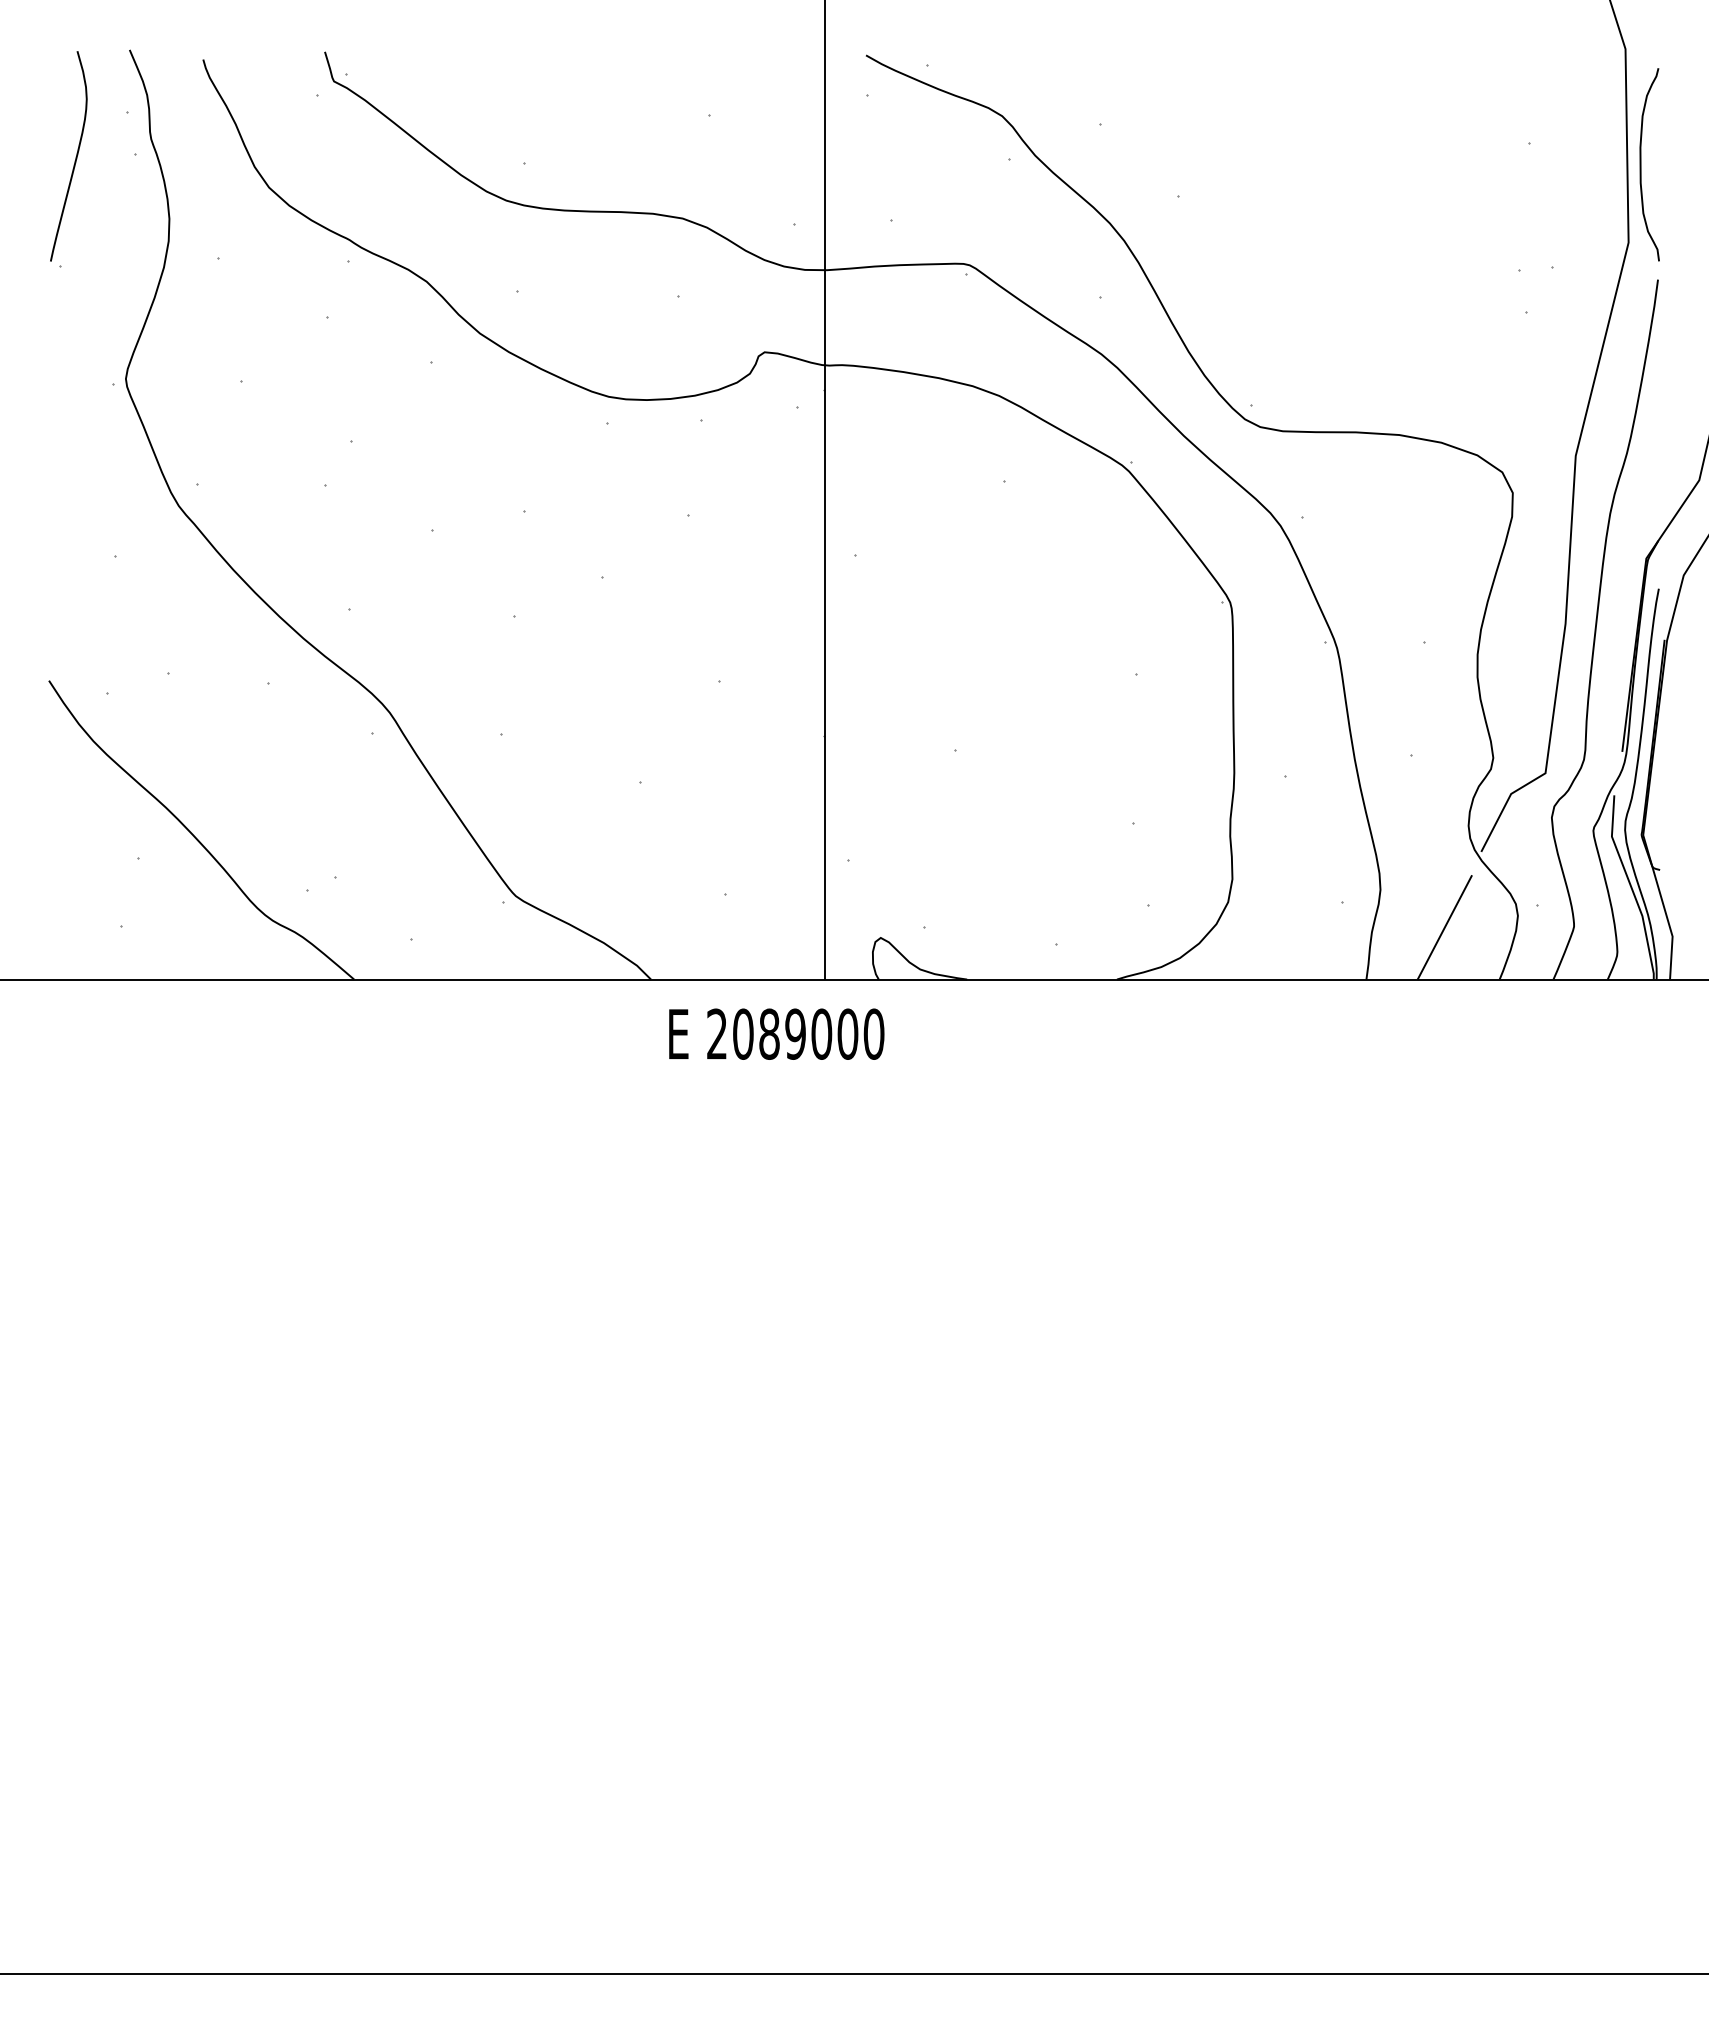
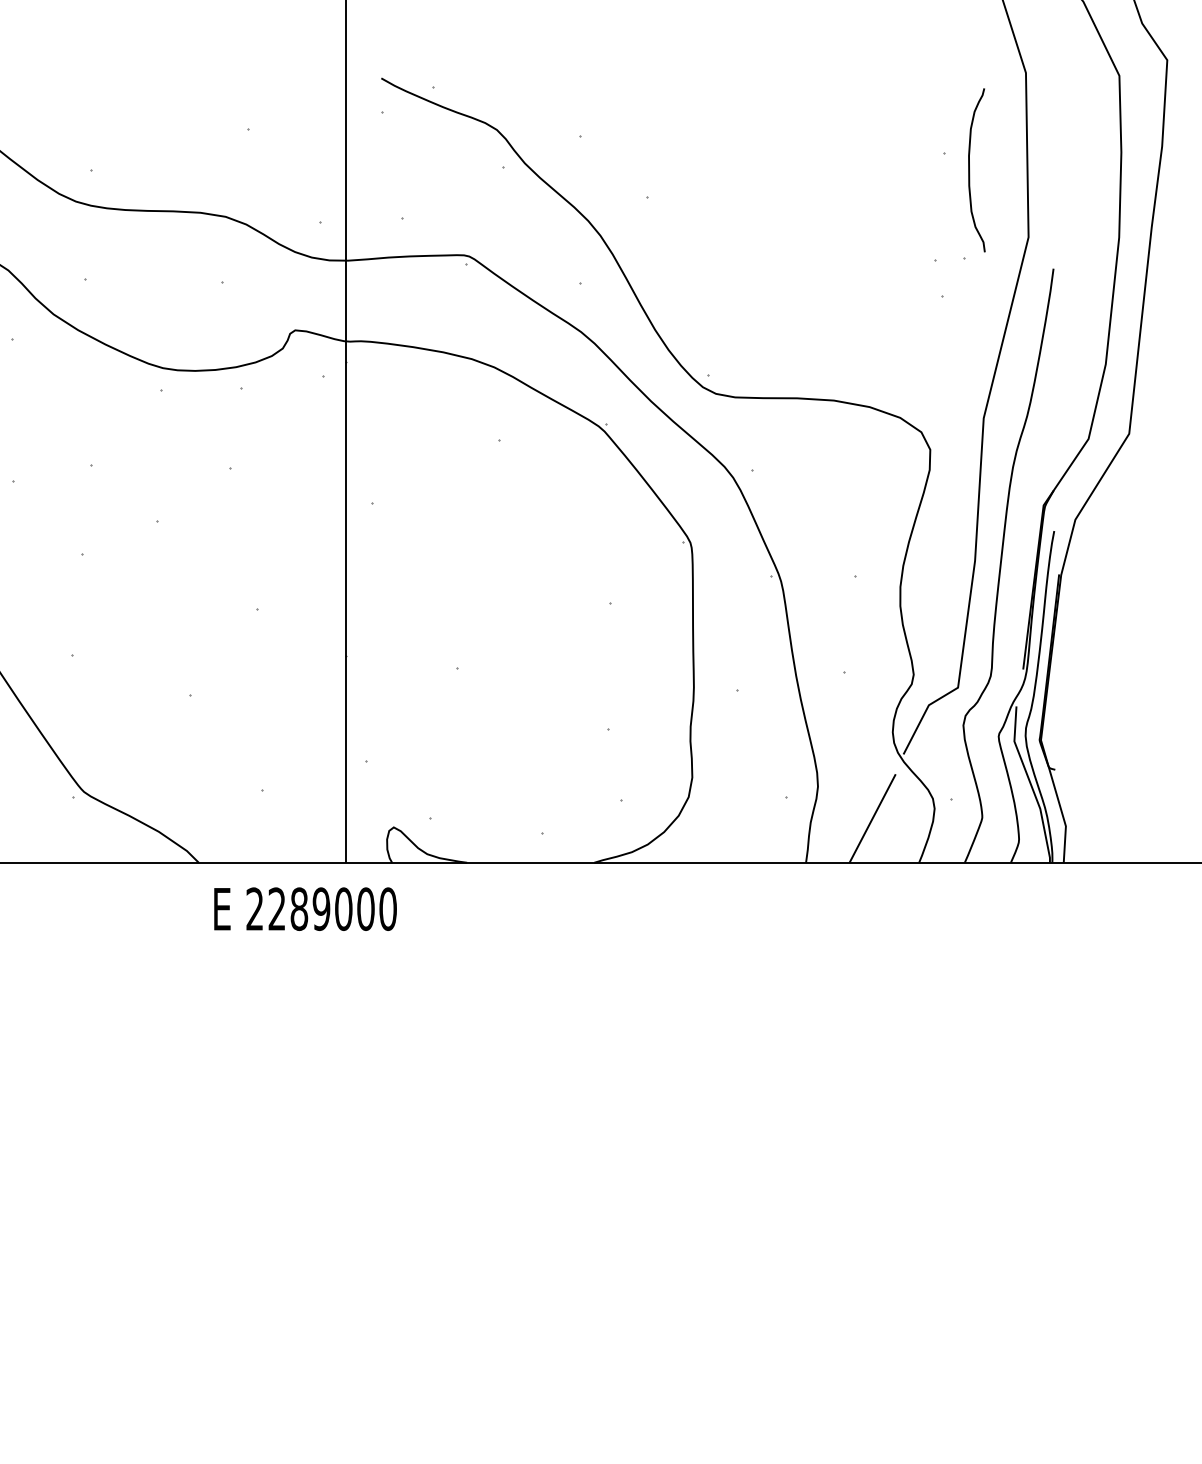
curve: (1641, 164) -> (969, 170), moved
text: (743, 1033) -> (277, 908), 2089000 -> 2289000

